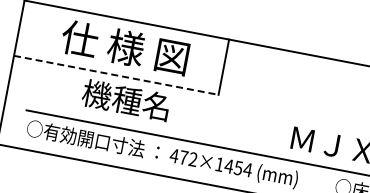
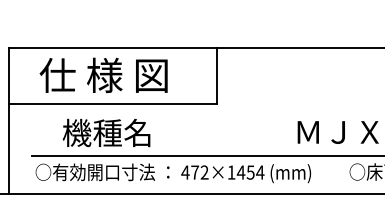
text: (125, 46) -> (103, 74), moved
line: (116, 75) -> (113, 104), dashed -> solid
text: (126, 99) -> (106, 132), moved

